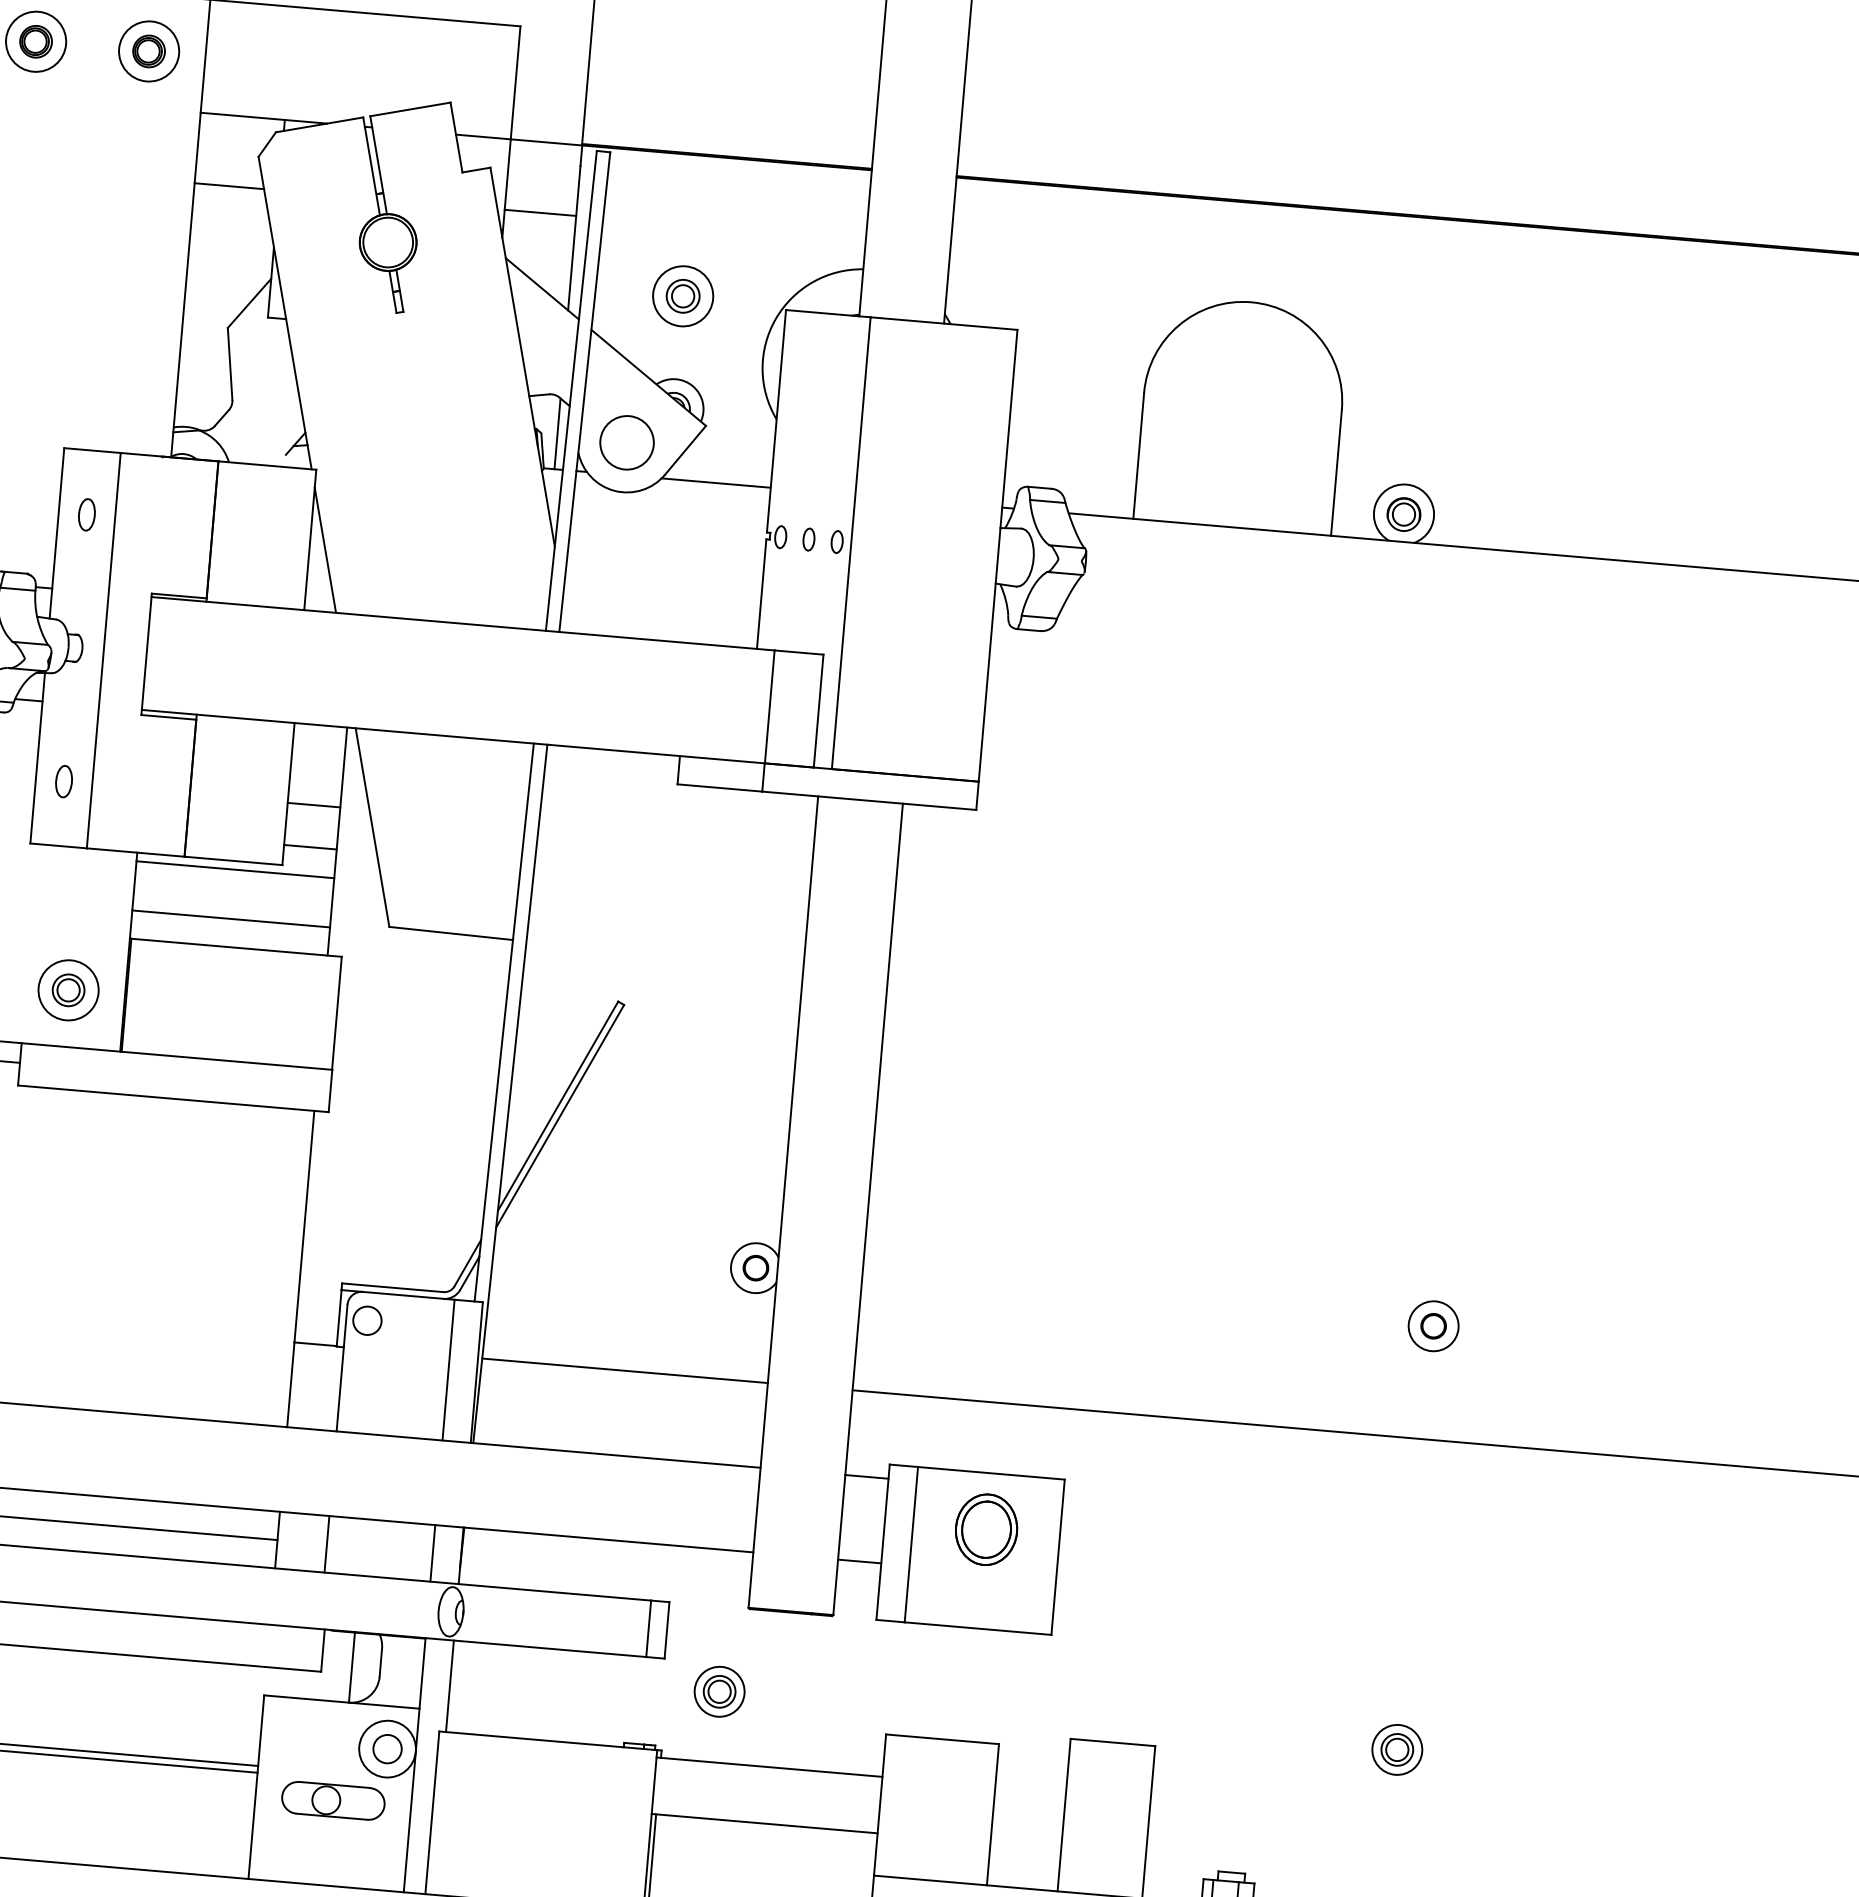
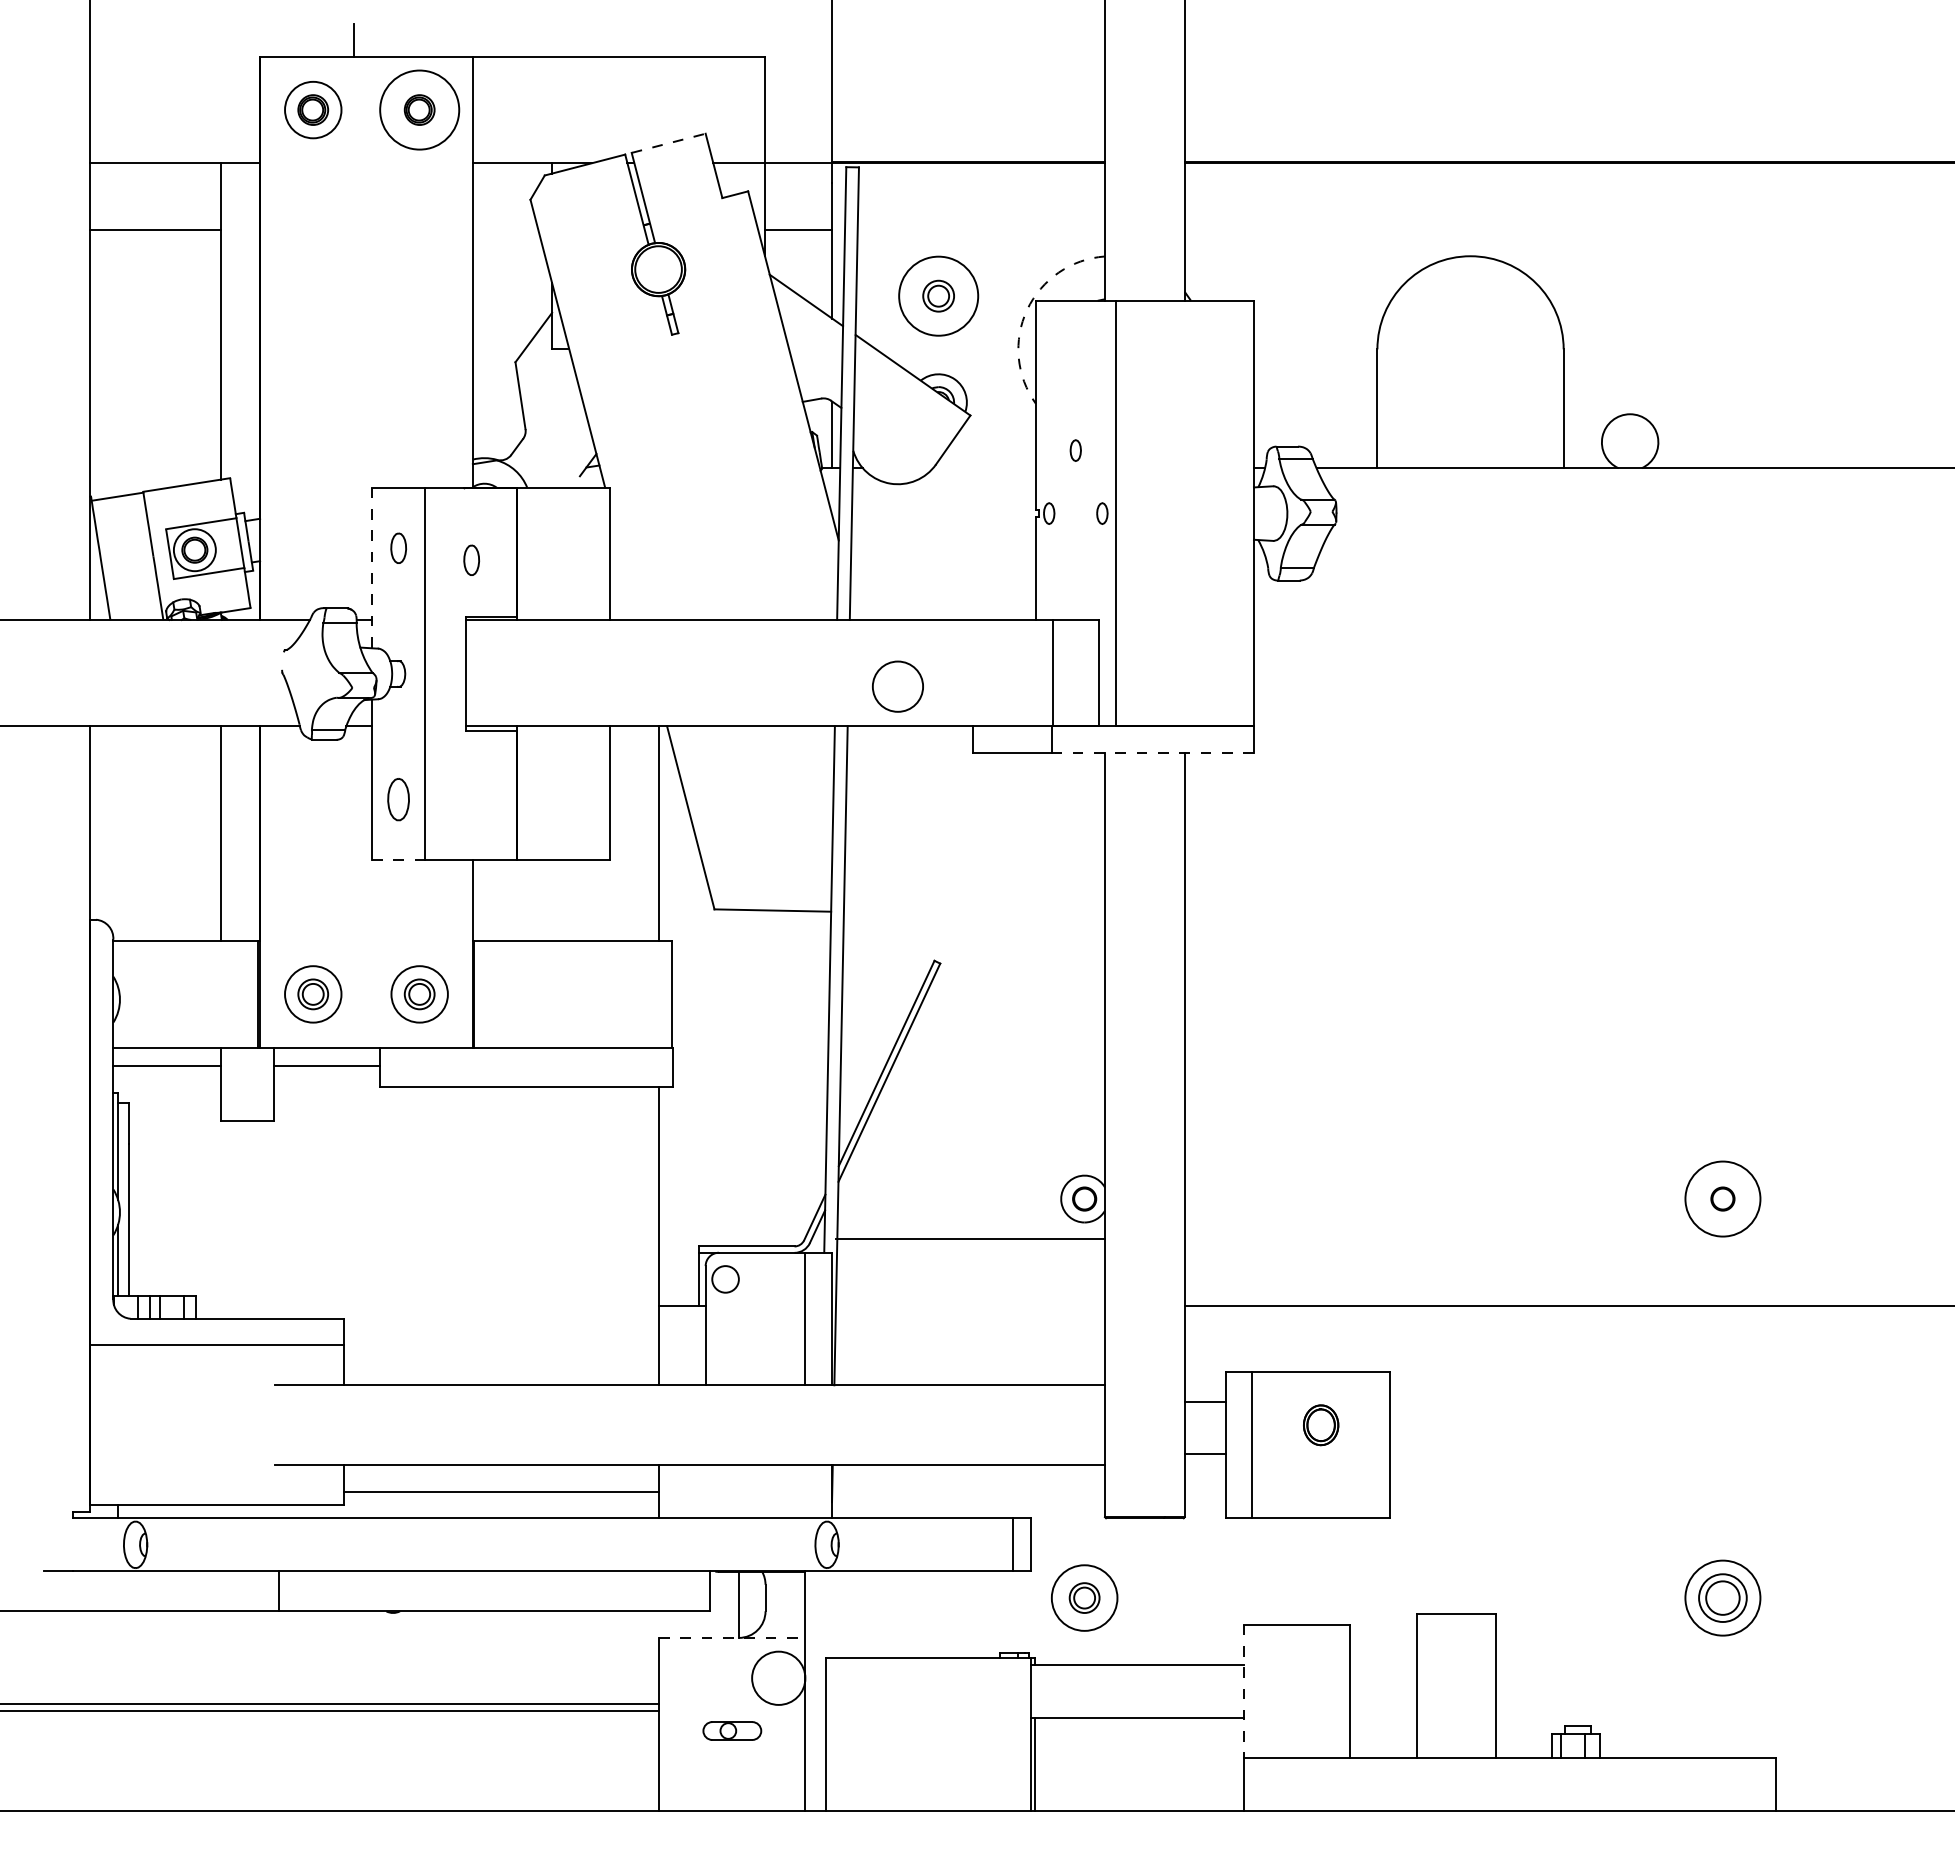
circle: (148, 50) -> (419, 109), size x1.4
line: (411, 109) -> (669, 143), solid -> dashed
line: (229, 186) -> (505, 229), removed
circle: (683, 295) -> (938, 295), size x1.4
arc: (776, 318) -> (1027, 309), solid -> dashed
circle: (626, 442) -> (897, 686), moved
line: (716, 483) -> (984, 468), removed
part: (1403, 514) -> (1629, 442), removed
line: (57, 533) -> (372, 568), solid -> dashed
part: (163, 533) -> (471, 559), added
part: (808, 539) -> (1075, 450), moved
line: (325, 550) -> (624, 562), removed
part: (63, 781) -> (398, 799), size x1.4
line: (869, 800) -> (1153, 752), solid -> dashed
line: (314, 805) -> (634, 801), removed
line: (58, 846) -> (398, 860), solid -> dashed
line: (310, 847) -> (634, 841), removed
line: (234, 869) -> (565, 868), removed
line: (230, 918) -> (565, 914), removed
circle: (1433, 1325) -> (1722, 1198), size x1.6
line: (624, 1370) -> (969, 1238), moved
line: (866, 1477) -> (1204, 1454), moved
part: (985, 1530) -> (1320, 1425), size x0.6
line: (326, 1544) -> (705, 1491), removed
line: (432, 1553) -> (805, 1491), removed
line: (858, 1561) -> (1204, 1402), moved
line: (450, 1686) -> (832, 1614), removed
circle: (719, 1691) -> (1084, 1597), size x1.4
line: (342, 1701) -> (732, 1637), solid -> dashed
circle: (387, 1749) -> (778, 1678), removed
part: (1396, 1749) -> (1722, 1597), size x1.6
part: (333, 1800) -> (732, 1730), size x0.6
line: (879, 1805) -> (1243, 1691), solid -> dashed

